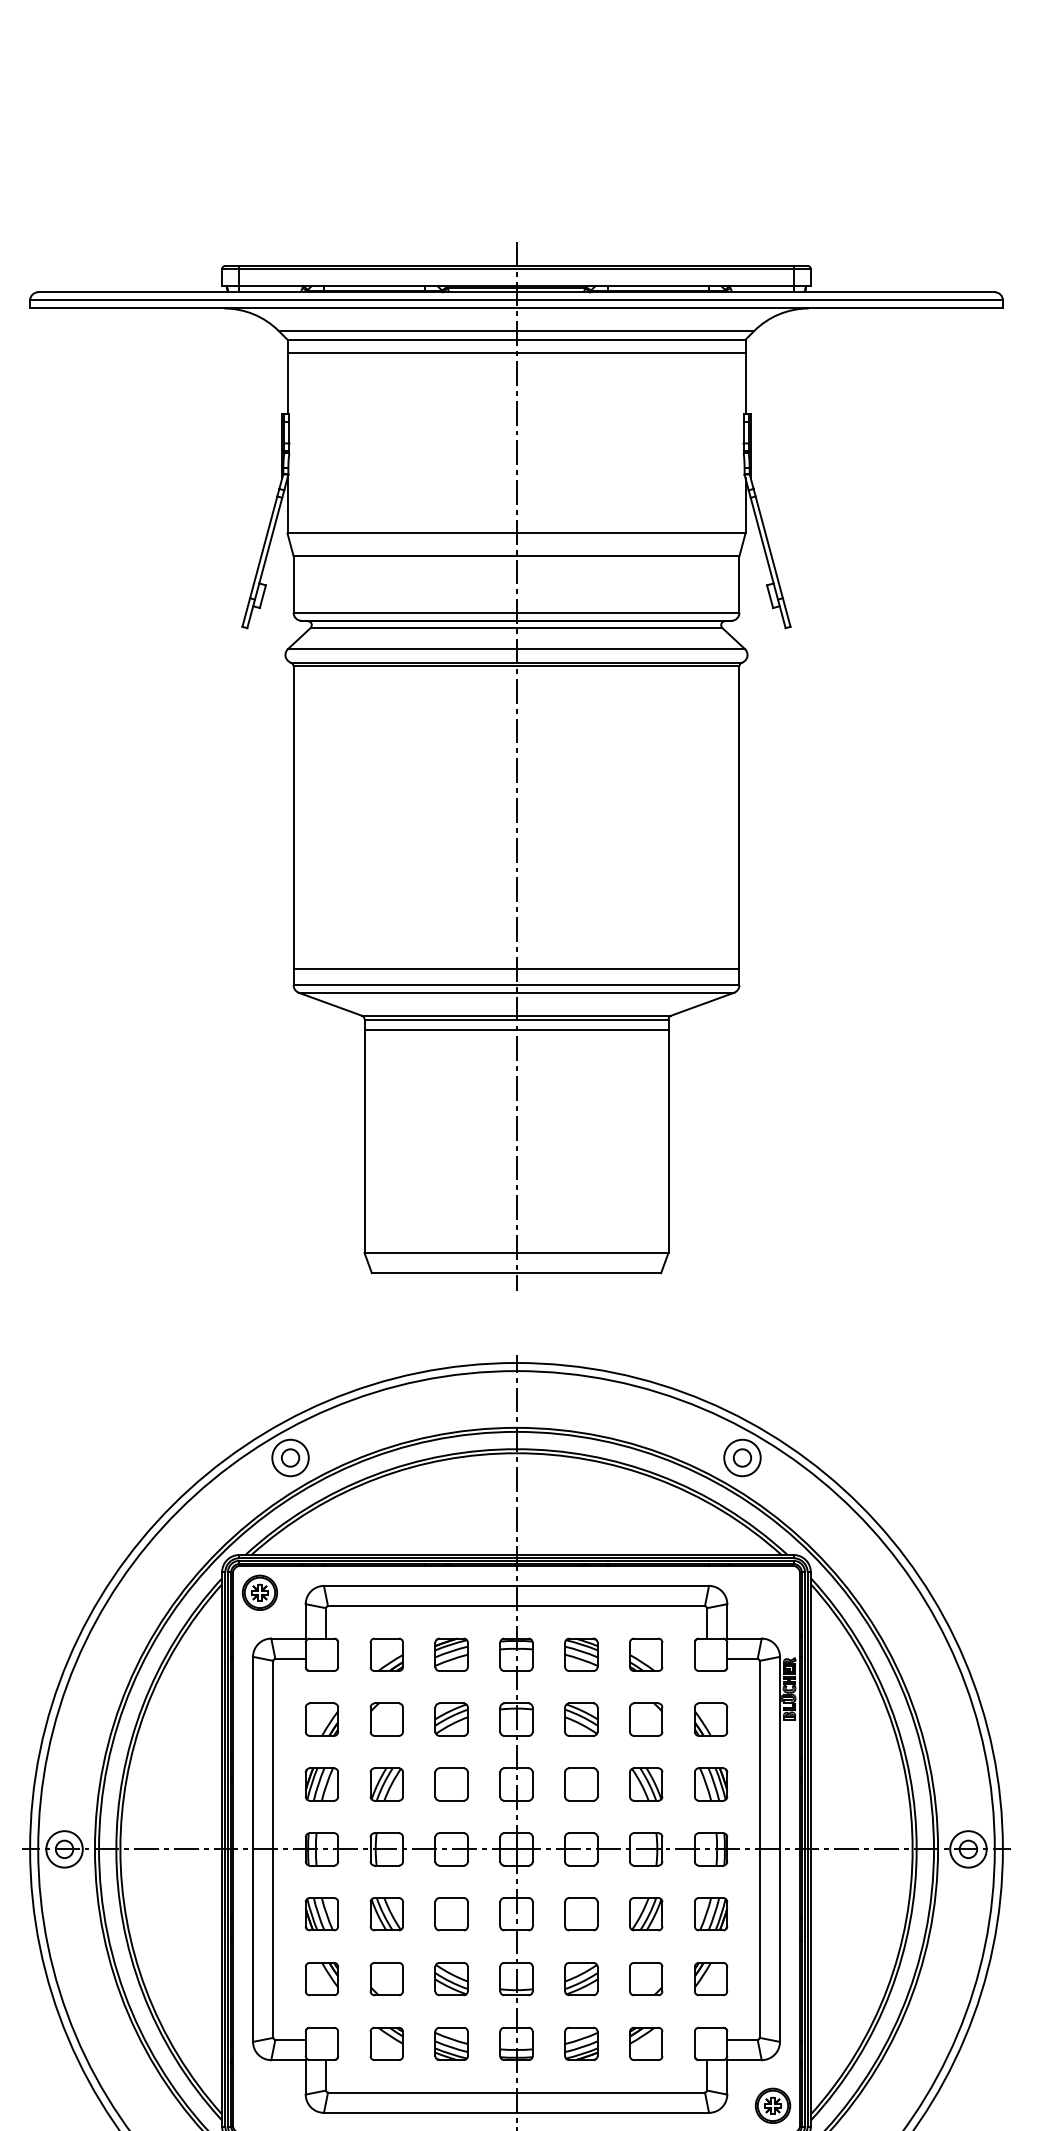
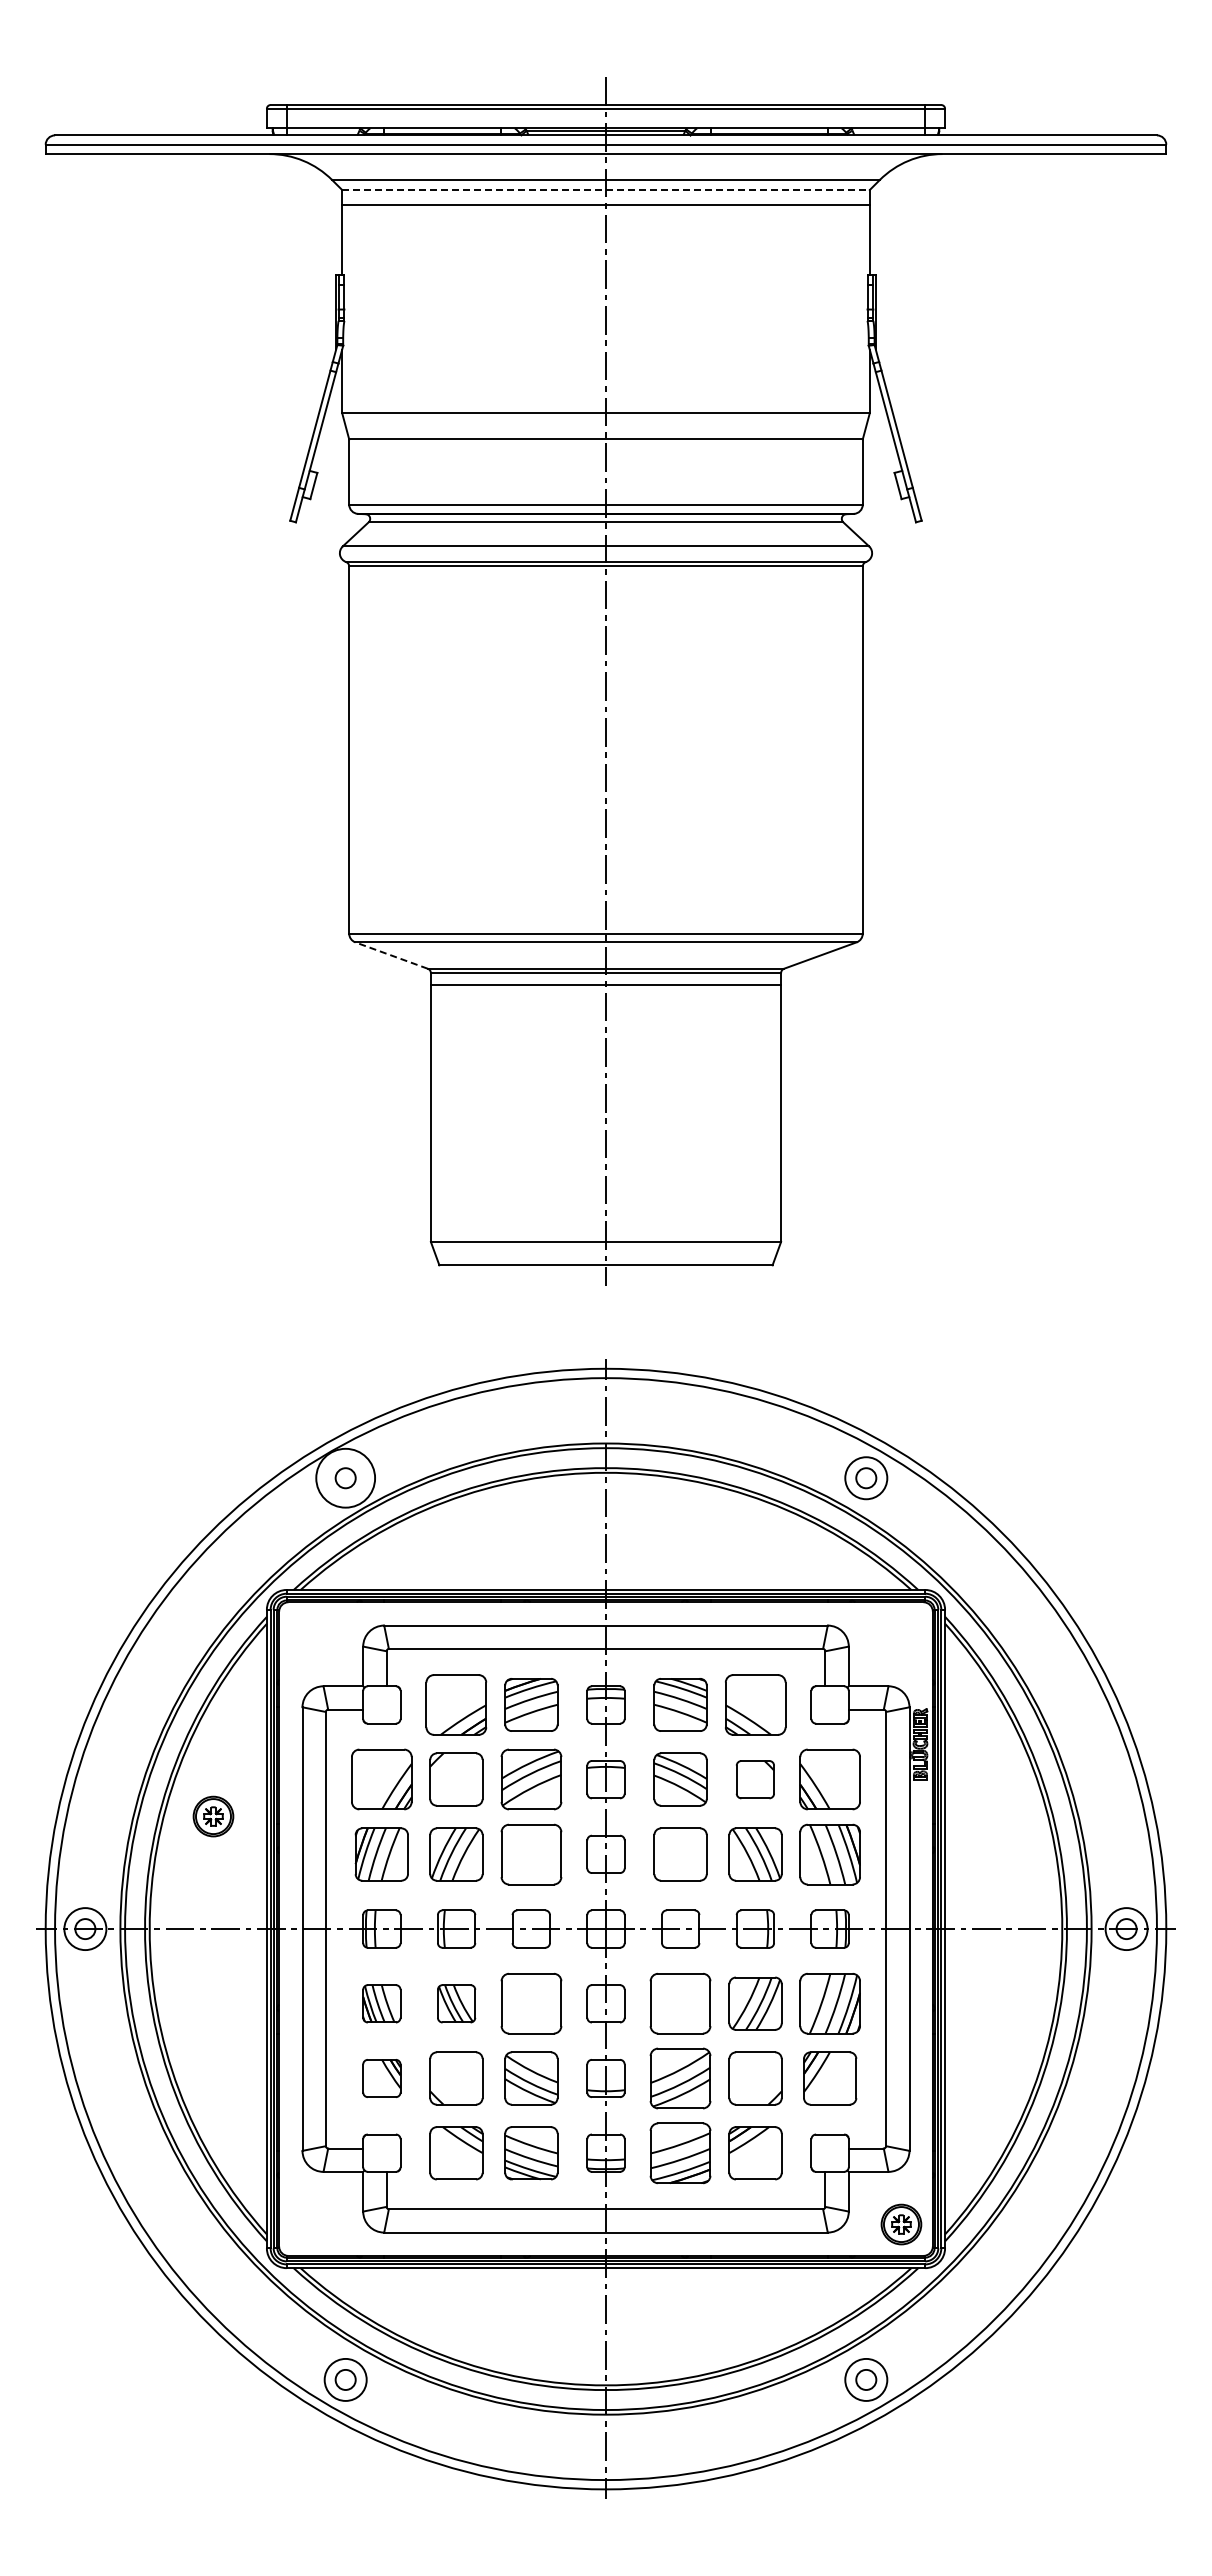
line: (516, 340) -> (606, 190), solid -> dashed
line: (516, 969) -> (605, 915), removed
line: (330, 1004) -> (391, 955), solid -> dashed
circle: (290, 1458) -> (345, 1478), size x1.4
part: (259, 1592) -> (213, 1816), moved
part: (386, 1654) -> (456, 1704), size x1.6
part: (450, 1654) -> (530, 1704), size x1.4
part: (581, 1654) -> (680, 1704), size x1.4
part: (645, 1654) -> (754, 1704), size x1.6
part: (321, 1719) -> (381, 1779), size x1.6
part: (386, 1719) -> (456, 1779), size x1.4
part: (450, 1719) -> (530, 1779), size x1.6
part: (581, 1719) -> (680, 1779), size x1.4
part: (710, 1719) -> (829, 1779), size x1.6
part: (321, 1783) -> (381, 1853), size x1.4
part: (386, 1783) -> (456, 1853), size x1.4
part: (450, 1783) -> (530, 1853), size x1.6
part: (581, 1783) -> (680, 1853), size x1.4
part: (645, 1783) -> (754, 1853), size x1.4
part: (710, 1783) -> (829, 1853), size x1.6
part: (450, 1913) -> (530, 2003), size x1.6
part: (581, 1913) -> (680, 2003), size x1.6
part: (645, 1913) -> (754, 2003), size x1.4
part: (710, 1913) -> (829, 2003), size x1.6
part: (386, 1979) -> (456, 2078), size x1.4
part: (450, 1979) -> (530, 2078), size x1.4
part: (581, 1979) -> (680, 2078), size x1.6
part: (645, 1979) -> (754, 2078), size x1.4
part: (710, 1979) -> (829, 2078), size x1.4
part: (386, 2043) -> (456, 2152), size x1.4
part: (450, 2043) -> (530, 2152), size x1.4
part: (581, 2043) -> (680, 2152), size x1.6
part: (645, 2043) -> (754, 2152), size x1.4

